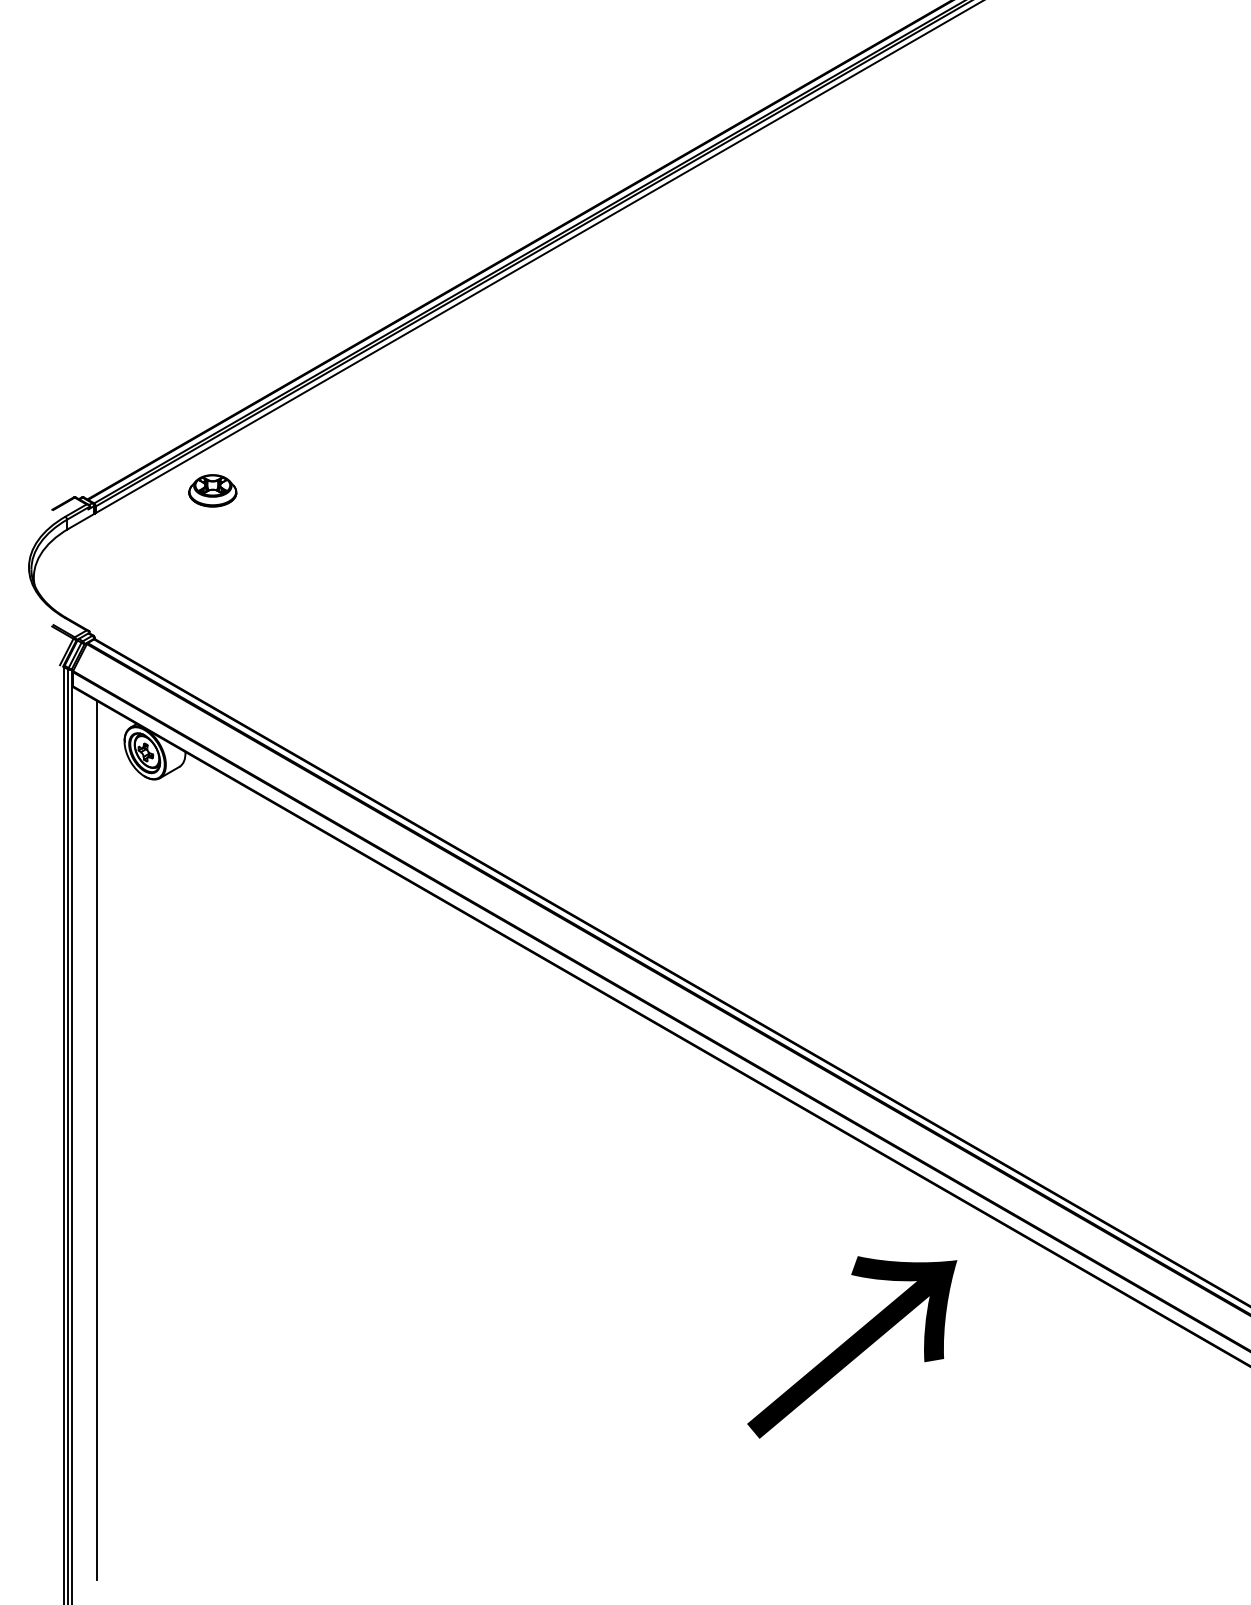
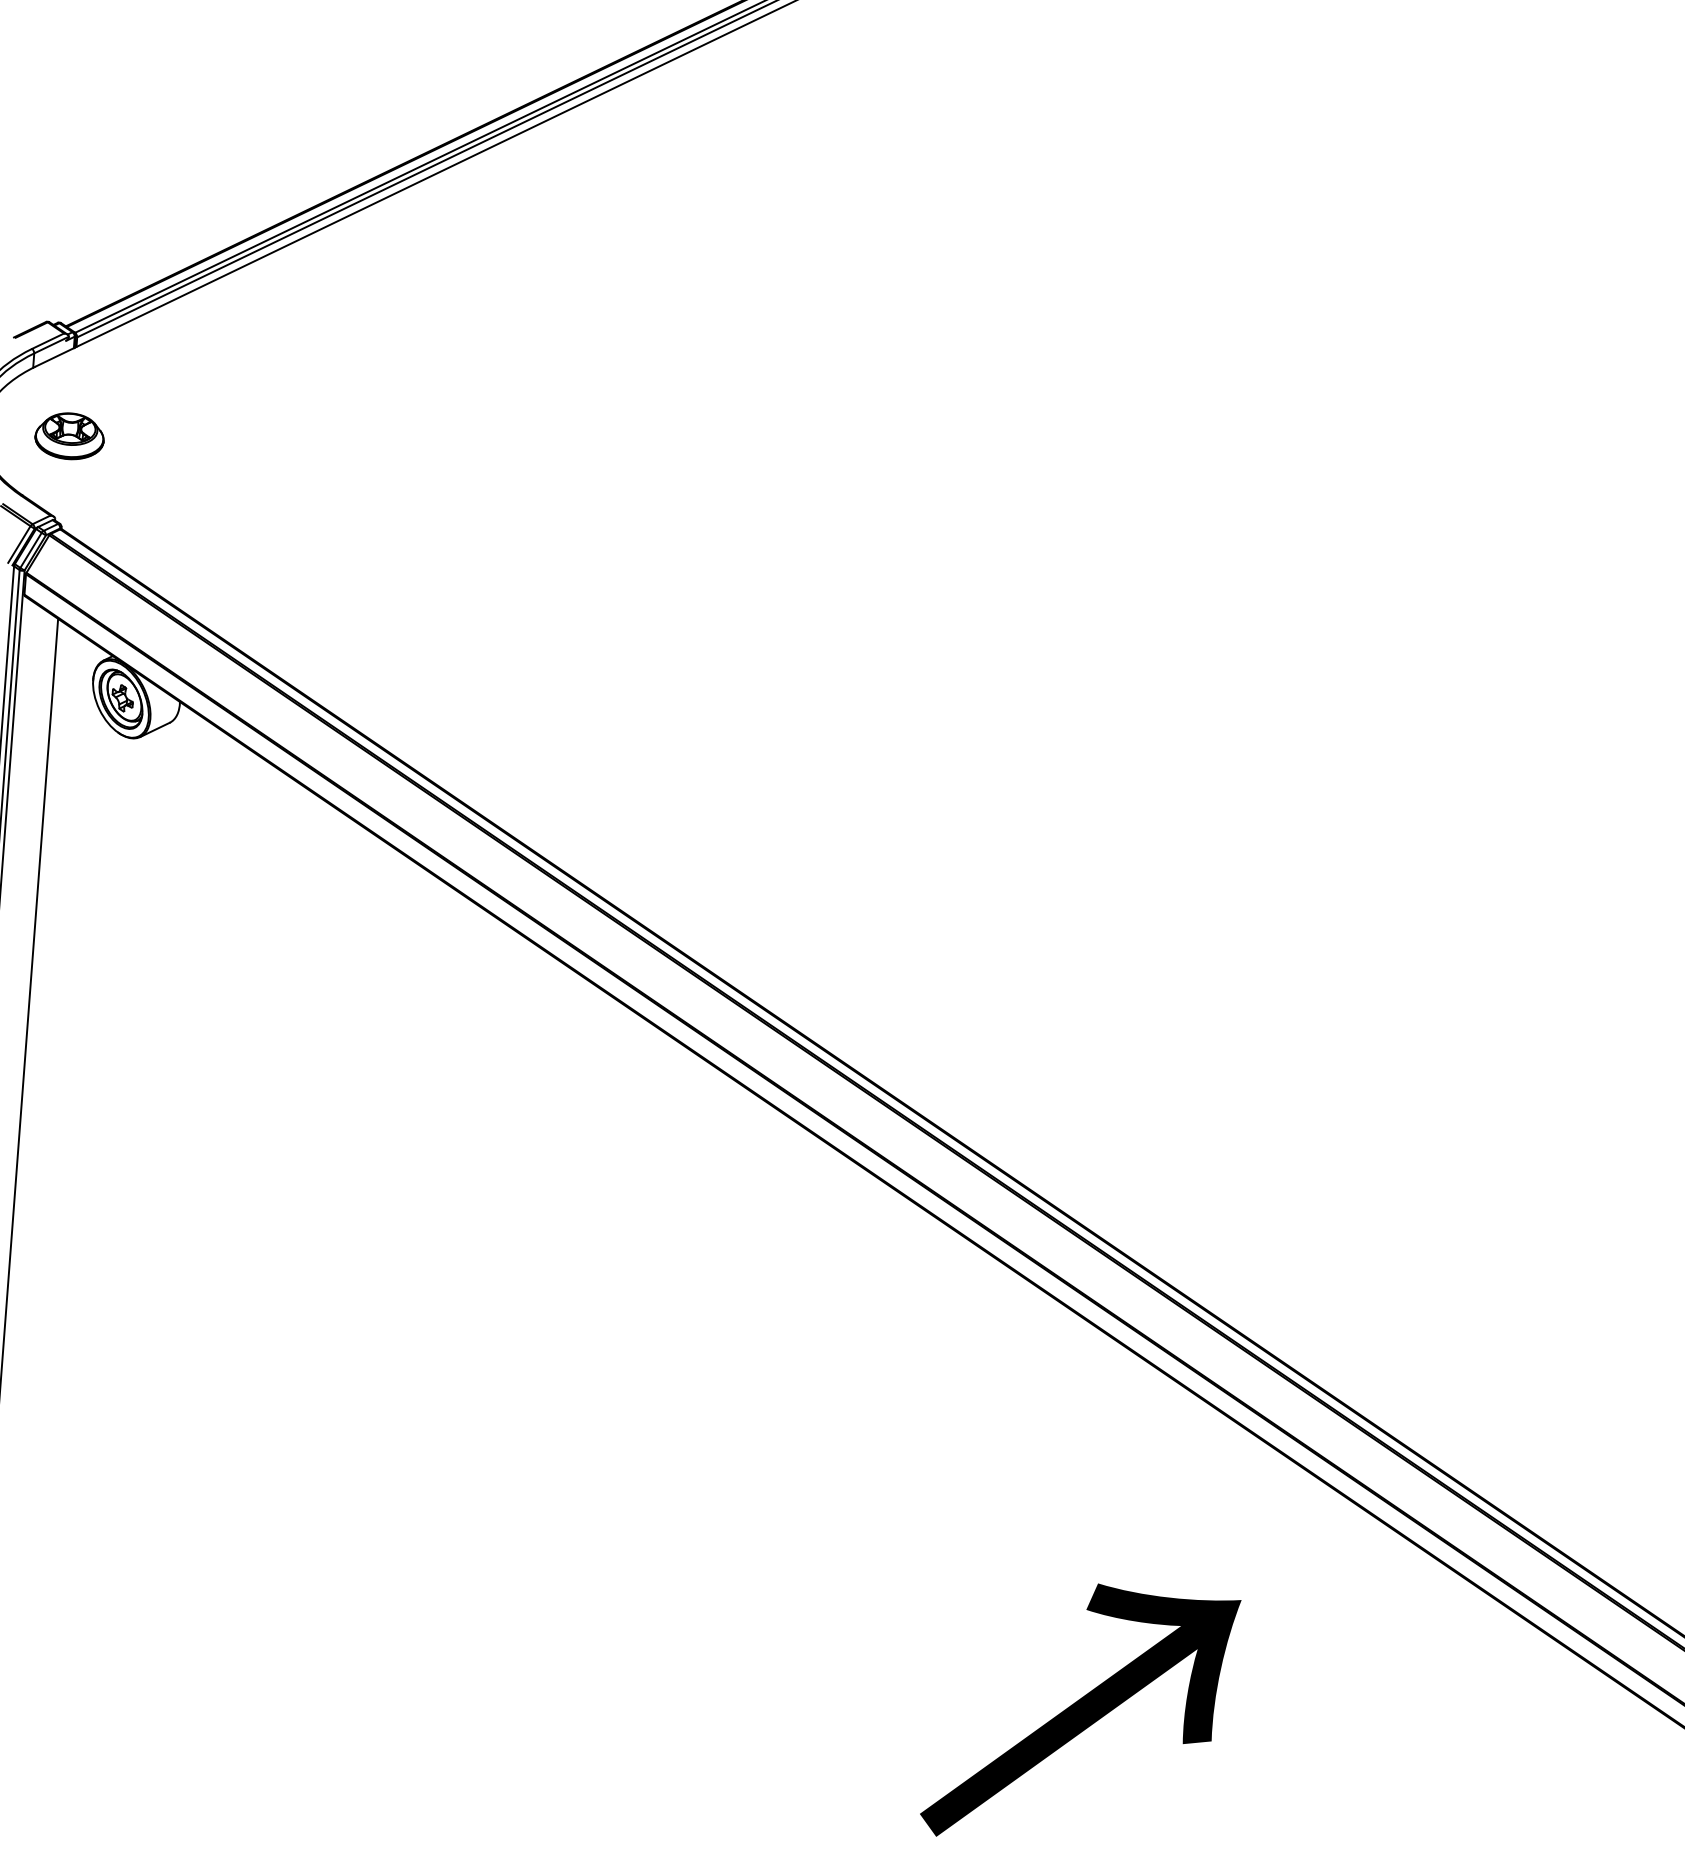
part: (212, 490) -> (69, 435), moved
text: (852, 1347) -> (1080, 1714), moved

